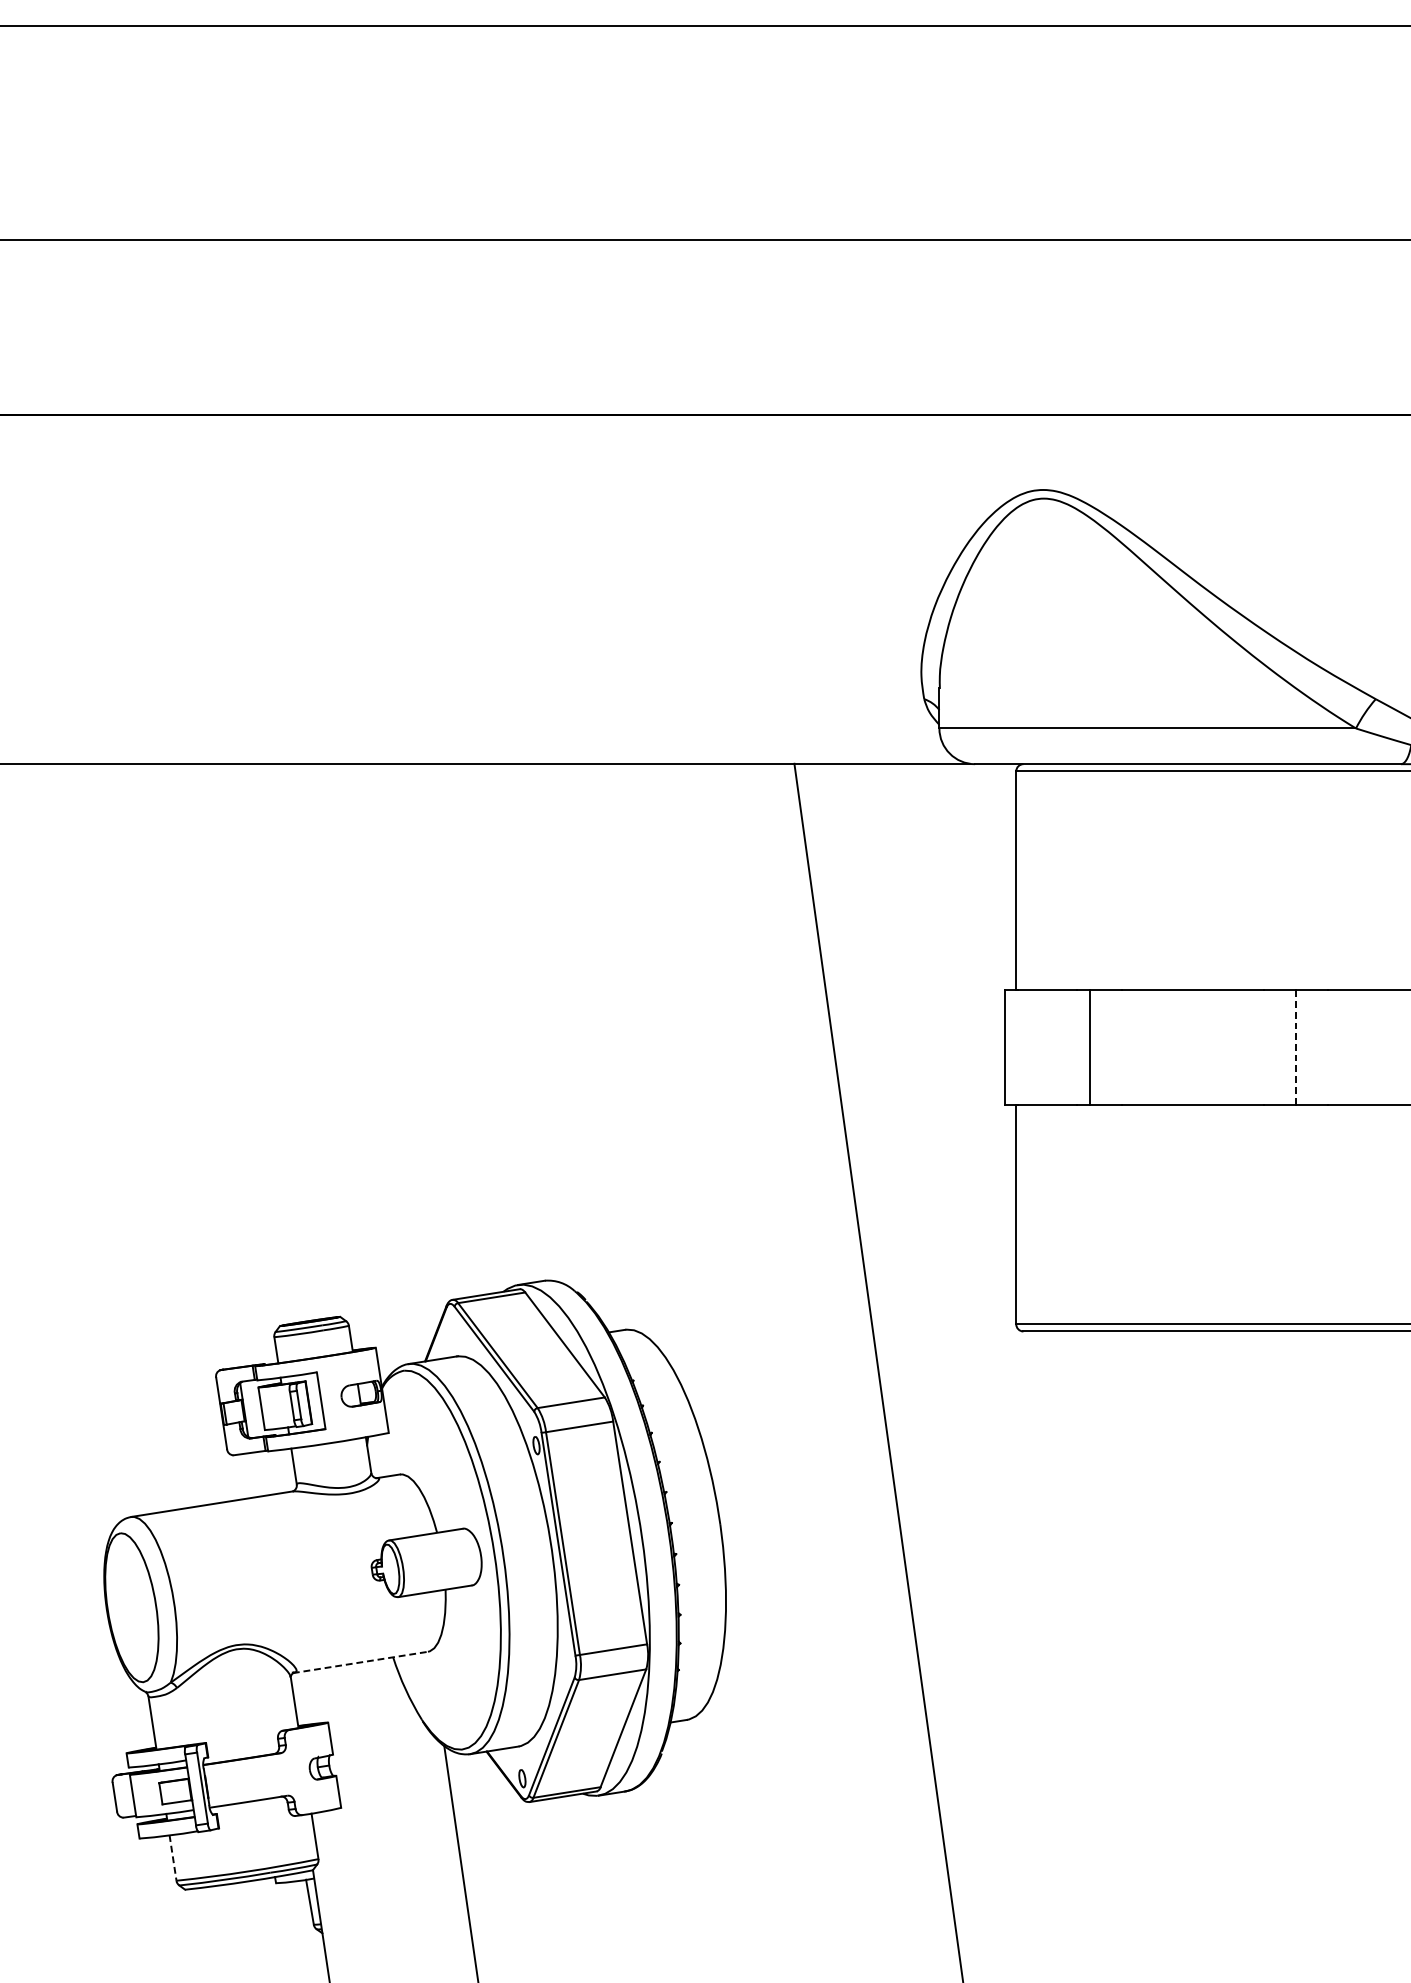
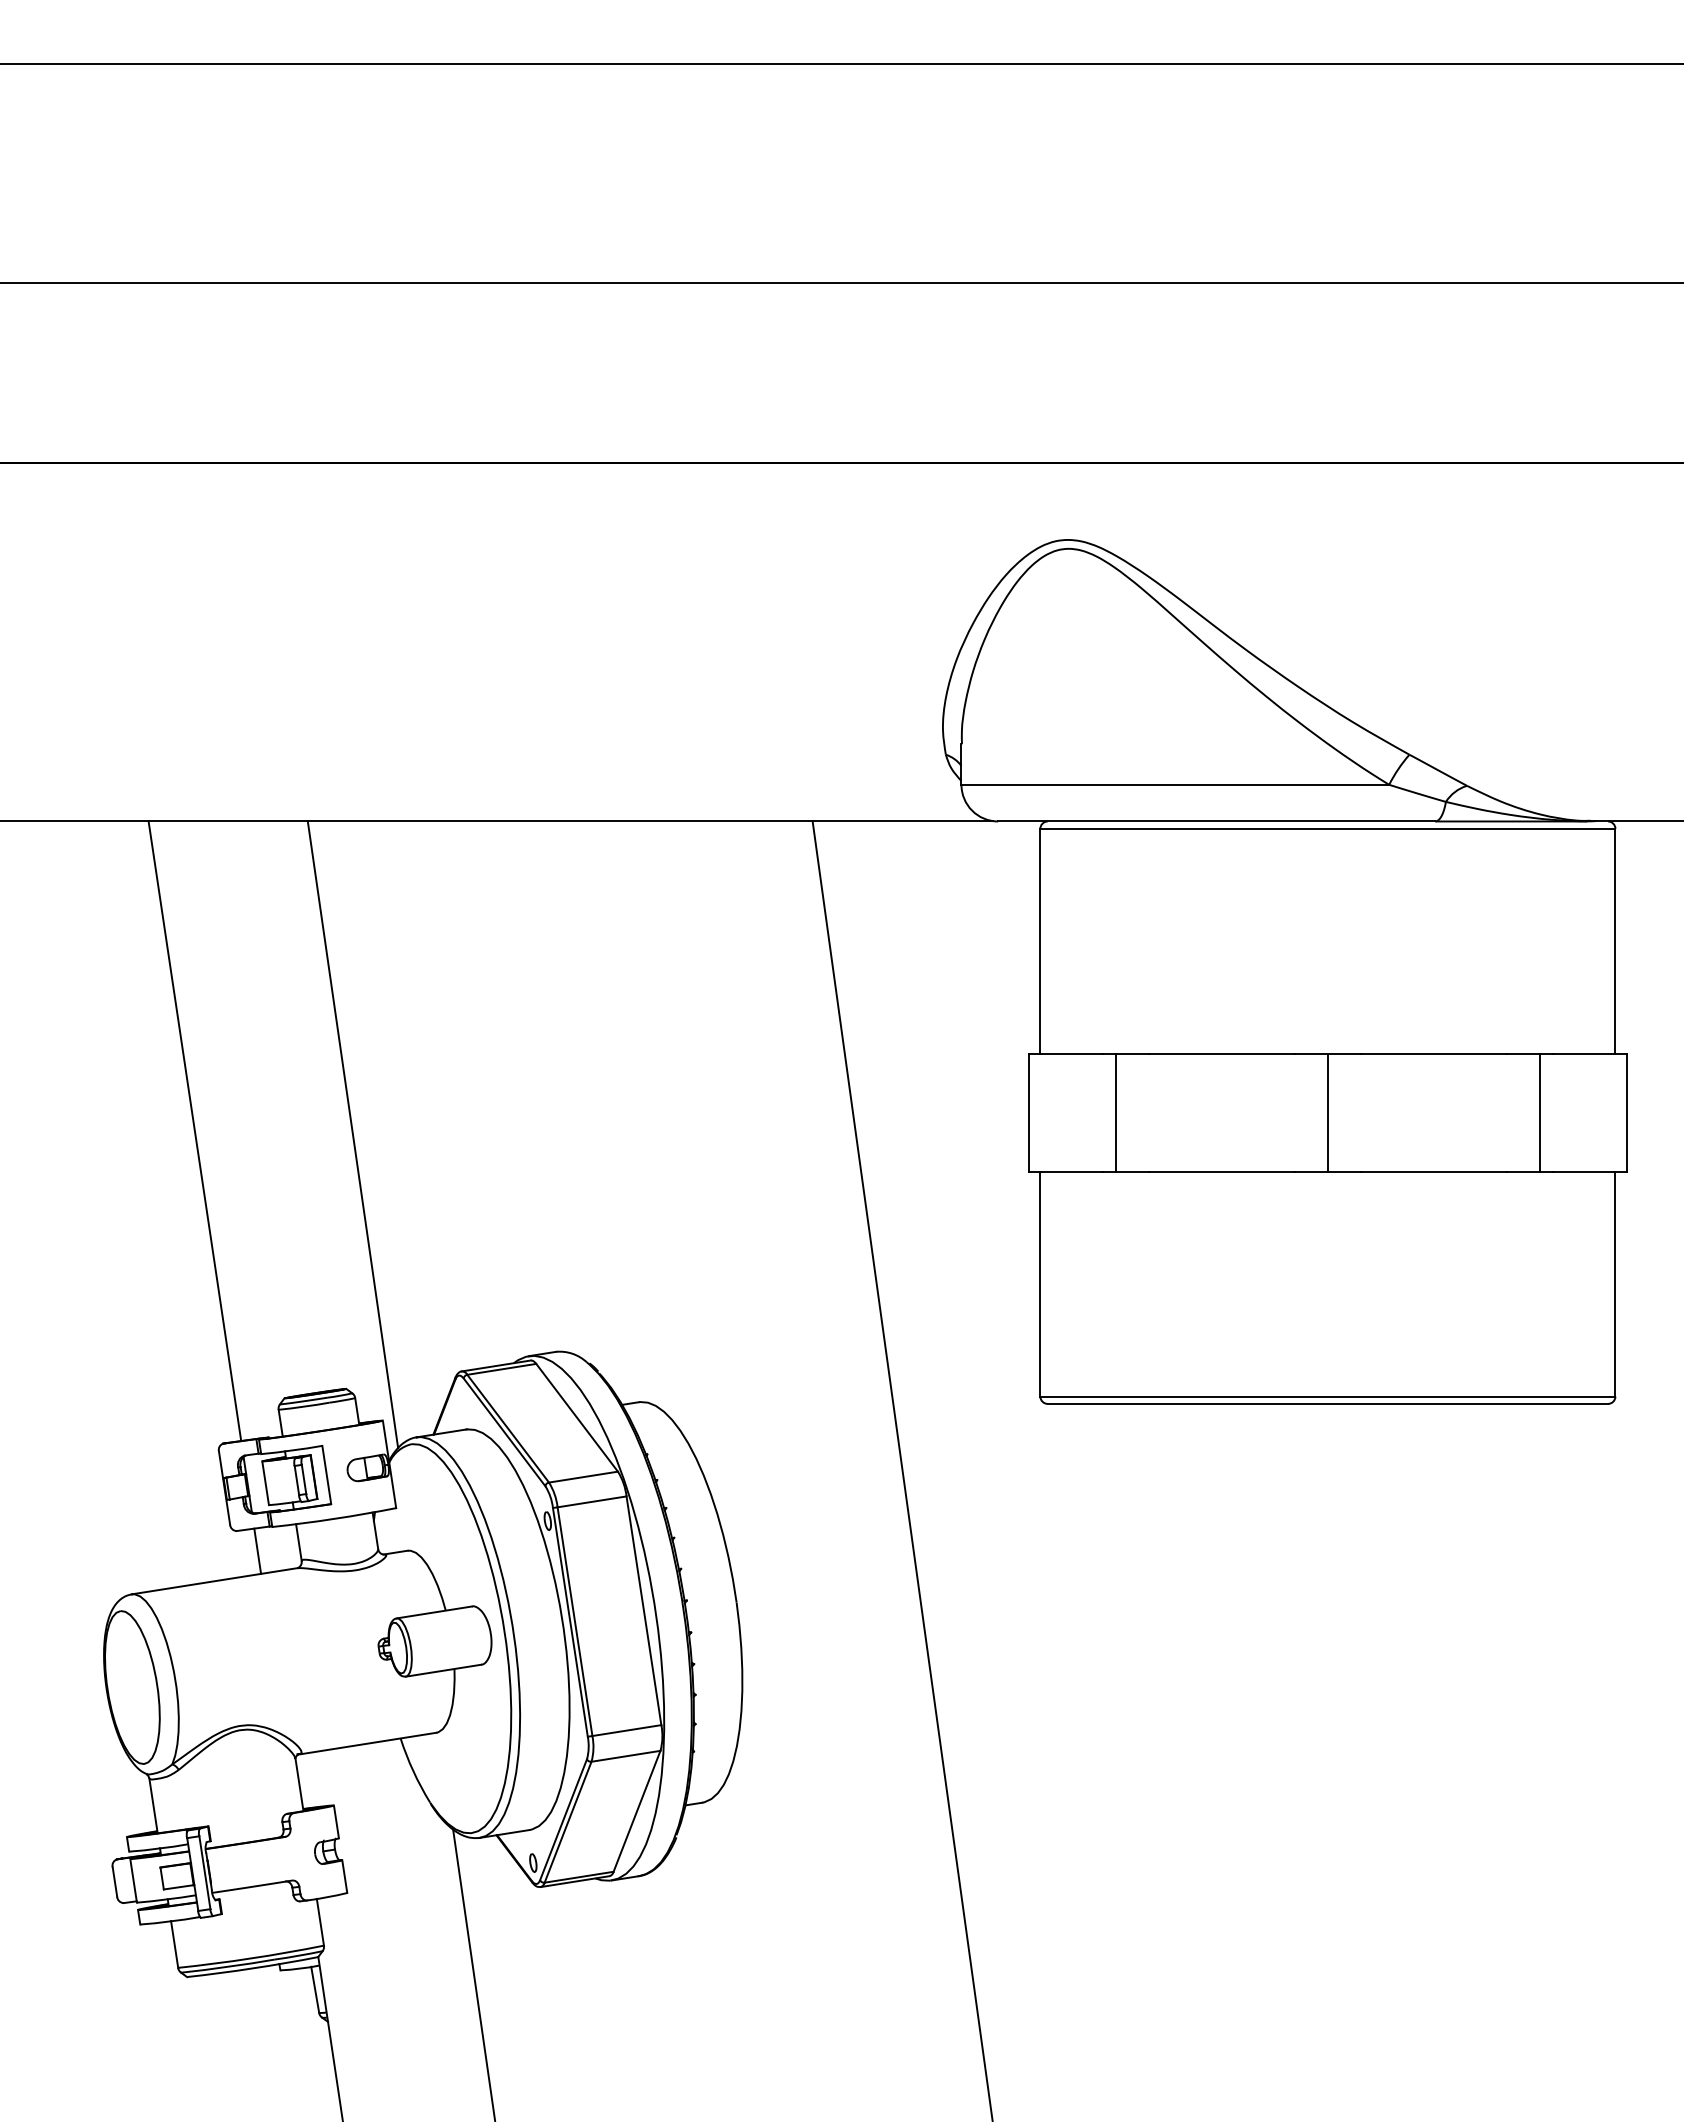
line: (1295, 1047) -> (1327, 1112), dashed -> solid
line: (192, 1066) -> (194, 1131), added
line: (346, 1069) -> (352, 1134), added
line: (253, 1474) -> (257, 1550), added
line: (360, 1662) -> (367, 1743), dashed -> solid
line: (172, 1858) -> (174, 1944), dashed -> solid

